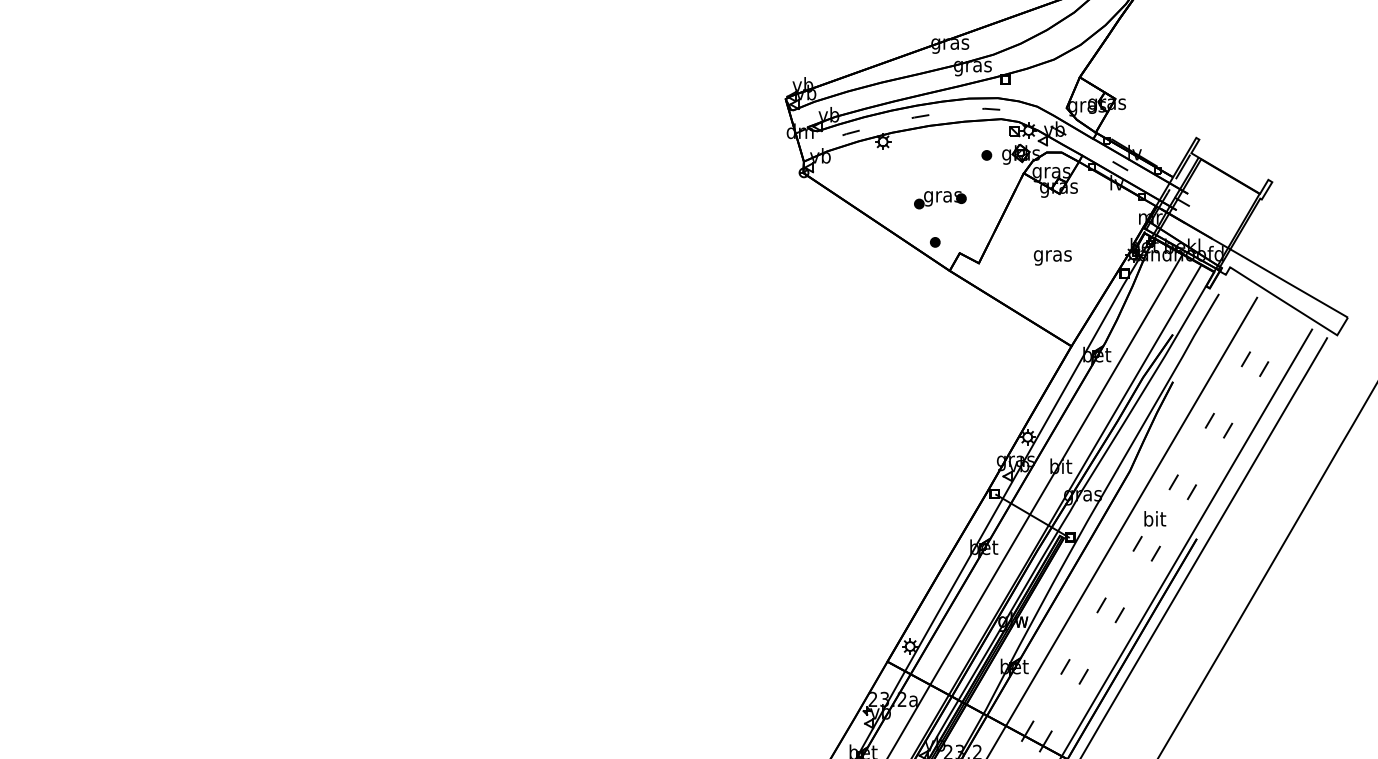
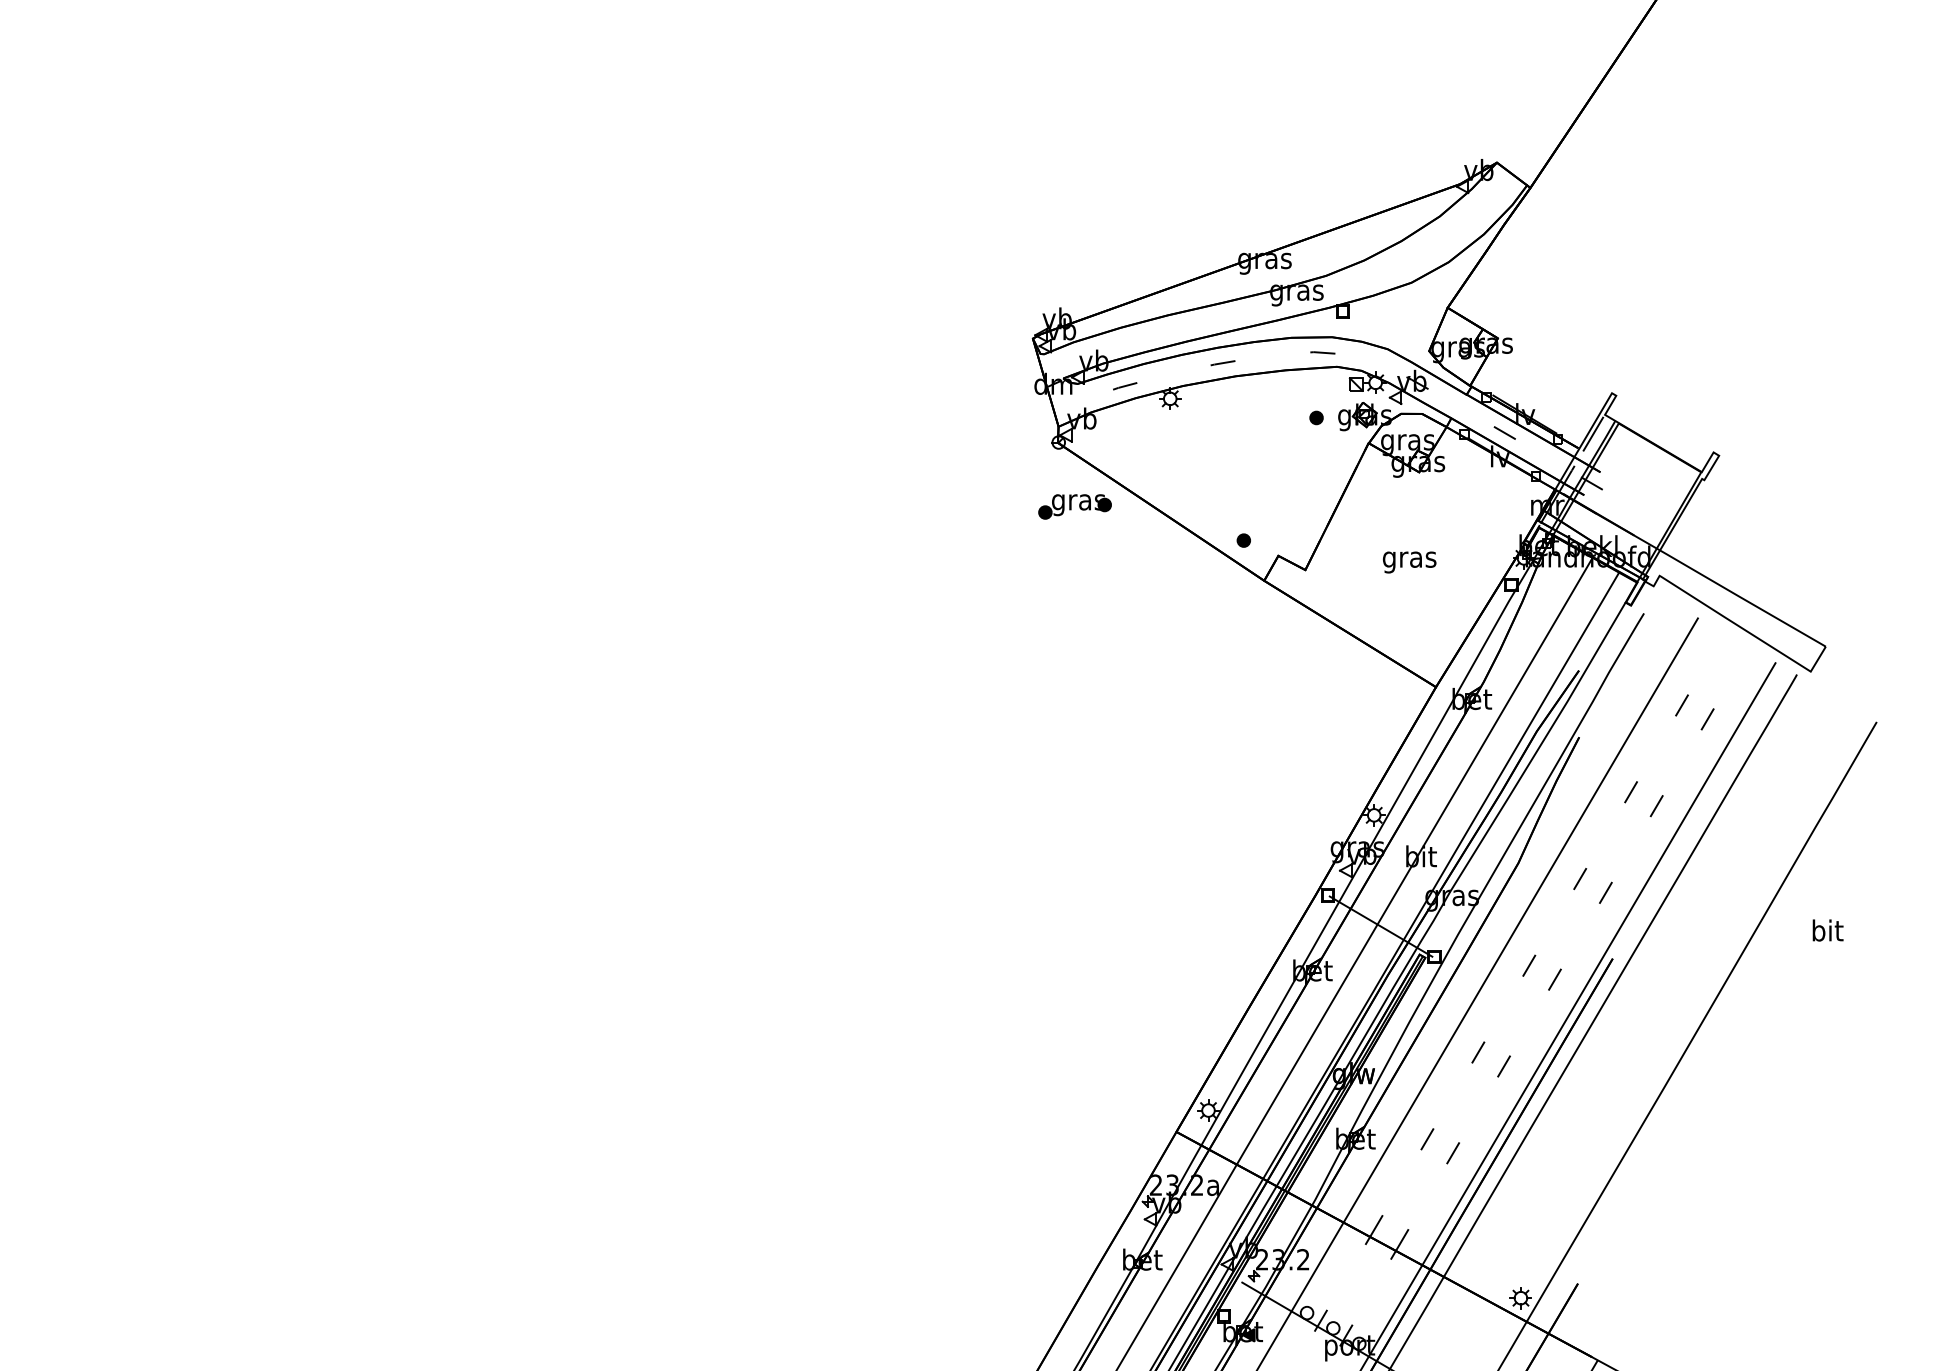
part: (939, 199) -> (1074, 506), moved
text: (1154, 518) -> (1827, 930), moved

